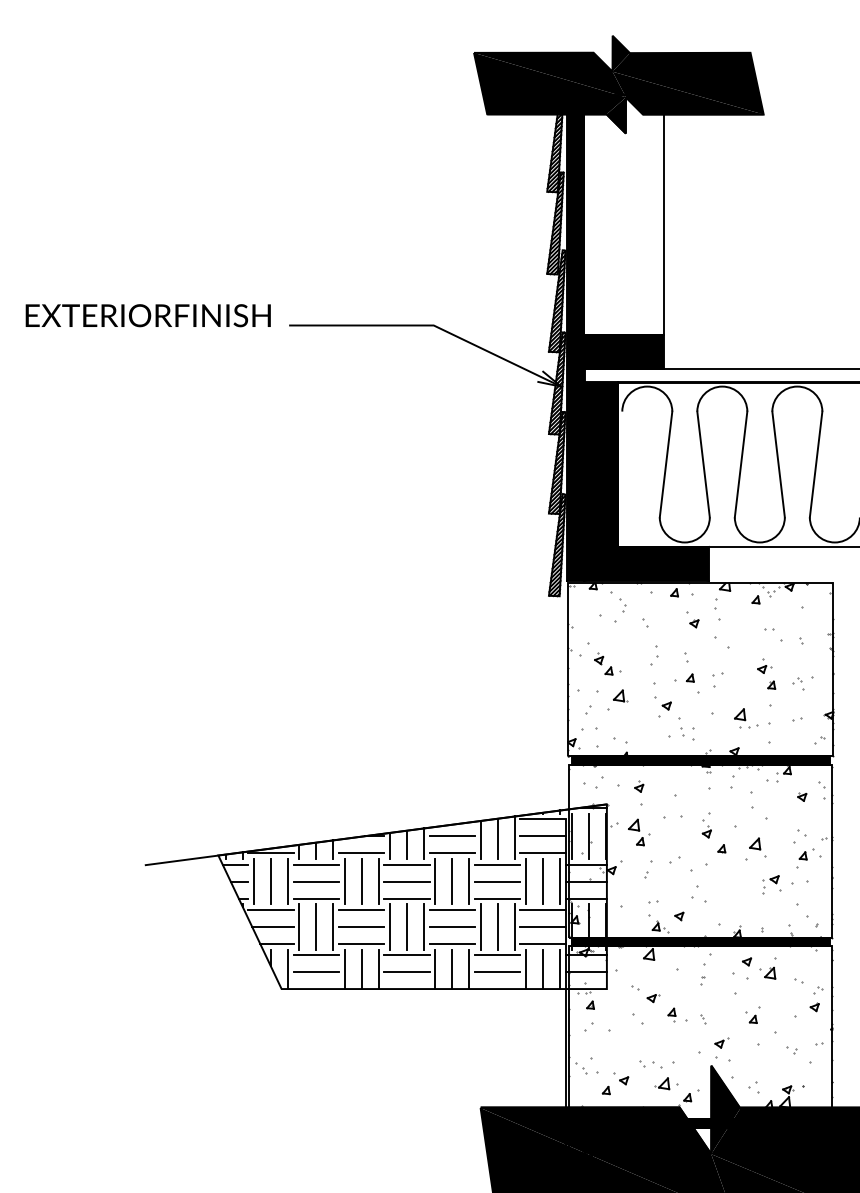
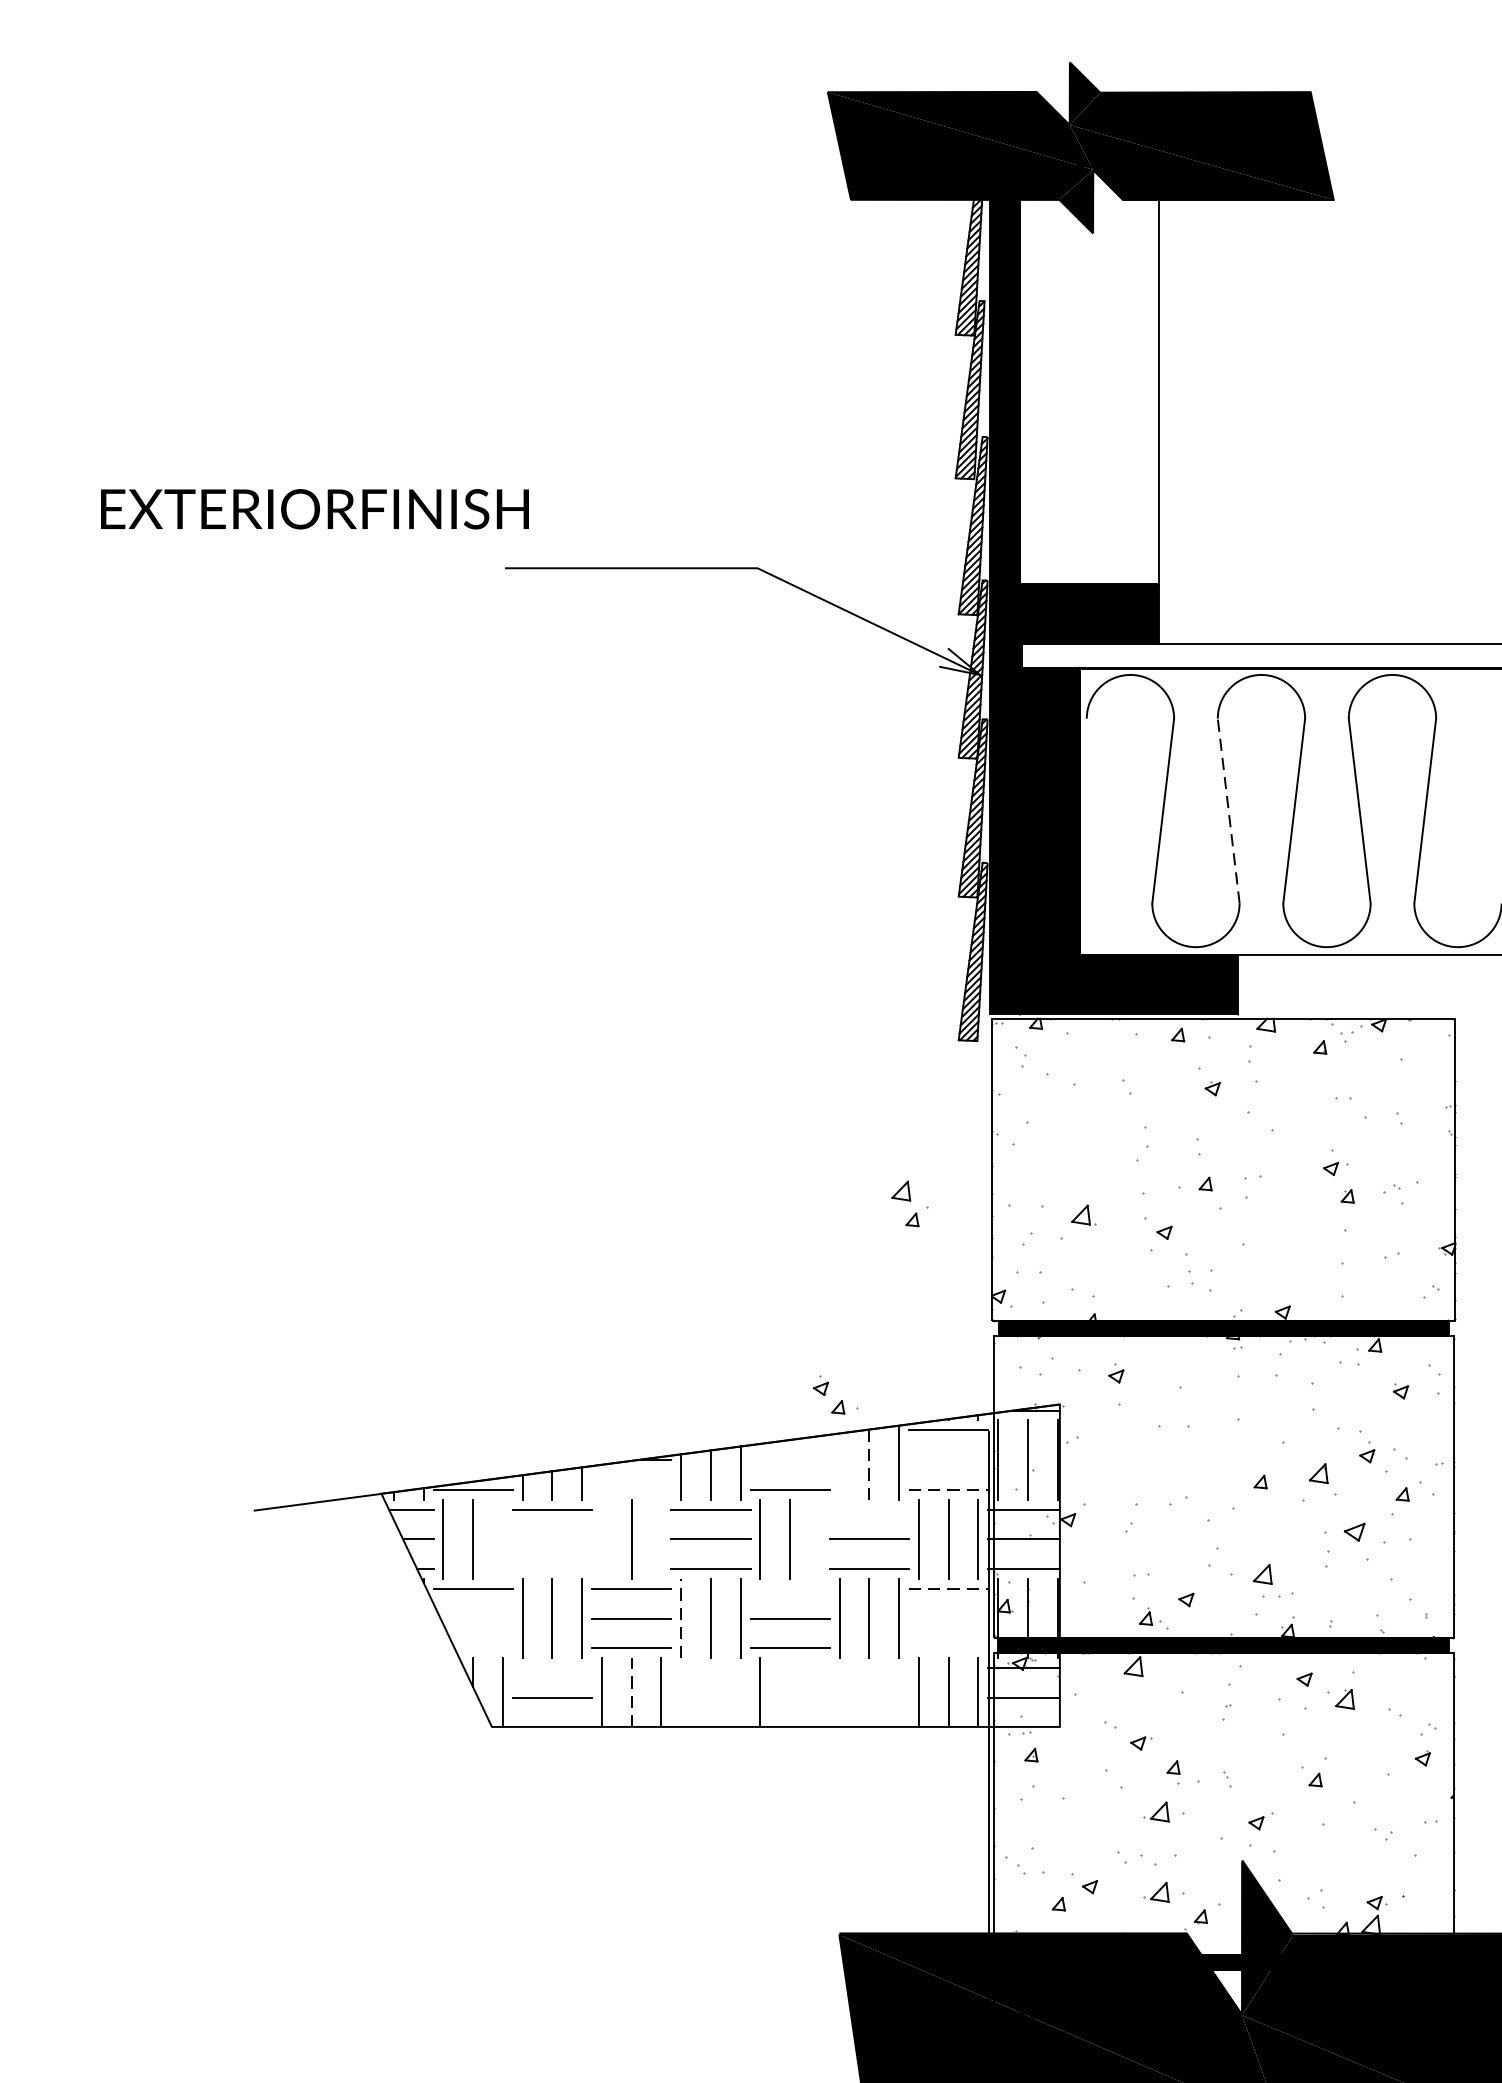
text: (147, 315) -> (313, 508), moved
line: (703, 464) -> (1228, 811), solid -> dashed
part: (622, 605) -> (1020, 1057), moved
part: (607, 663) -> (835, 1394), moved
part: (746, 718) -> (1273, 1581), moved
part: (706, 828) -> (1366, 1446), moved
part: (639, 832) -> (910, 1203), moved
line: (452, 836) -> (790, 1460), removed
line: (542, 836) -> (947, 1460), removed
line: (497, 838) -> (868, 1464), solid -> dashed
line: (480, 839) -> (839, 1465), removed
line: (361, 853) -> (631, 1490), removed
line: (543, 853) -> (949, 1490), solid -> dashed
line: (497, 864) -> (868, 1509), removed
line: (287, 881) -> (502, 1539), removed
line: (315, 881) -> (551, 1539), removed
line: (344, 881) -> (601, 1539), removed
line: (378, 881) -> (661, 1539), removed
line: (469, 881) -> (819, 1539), removed
part: (771, 884) -> (1347, 1544), size x1.4
line: (315, 898) -> (551, 1568), removed
line: (452, 909) -> (790, 1588), removed
line: (543, 909) -> (949, 1588), solid -> dashed
line: (272, 926) -> (475, 1617), removed
line: (390, 926) -> (682, 1617), solid -> dashed
line: (542, 926) -> (947, 1617), removed
line: (276, 944) -> (482, 1649), removed
line: (542, 944) -> (947, 1649), removed
line: (315, 955) -> (551, 1668), removed
line: (406, 955) -> (709, 1668), removed
line: (497, 955) -> (868, 1668), removed
line: (361, 969) -> (631, 1692), solid -> dashed
line: (452, 969) -> (790, 1692), removed
line: (469, 969) -> (819, 1692), removed
line: (406, 972) -> (709, 1698), removed
line: (497, 972) -> (868, 1698), removed
part: (666, 1037) -> (1163, 1811), added

